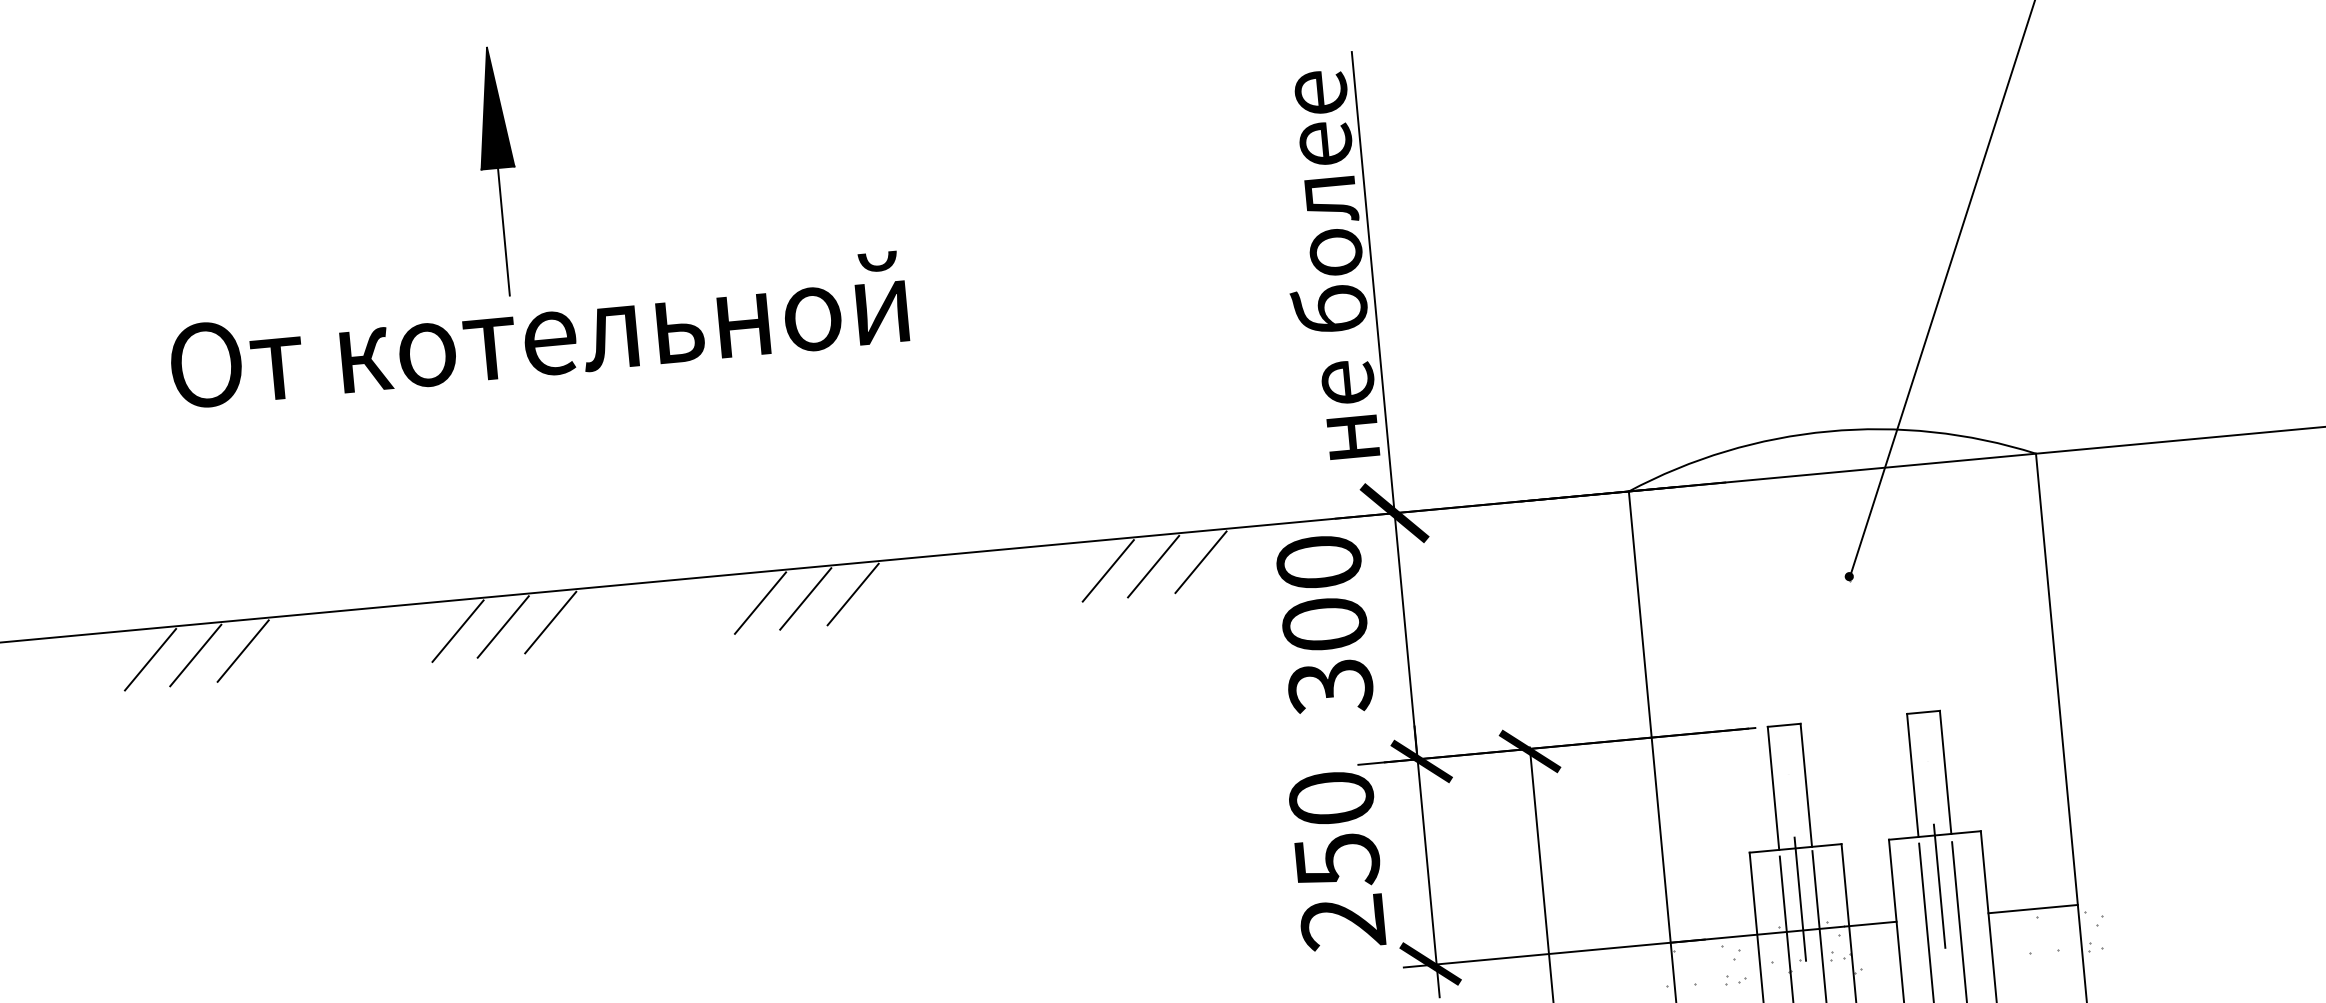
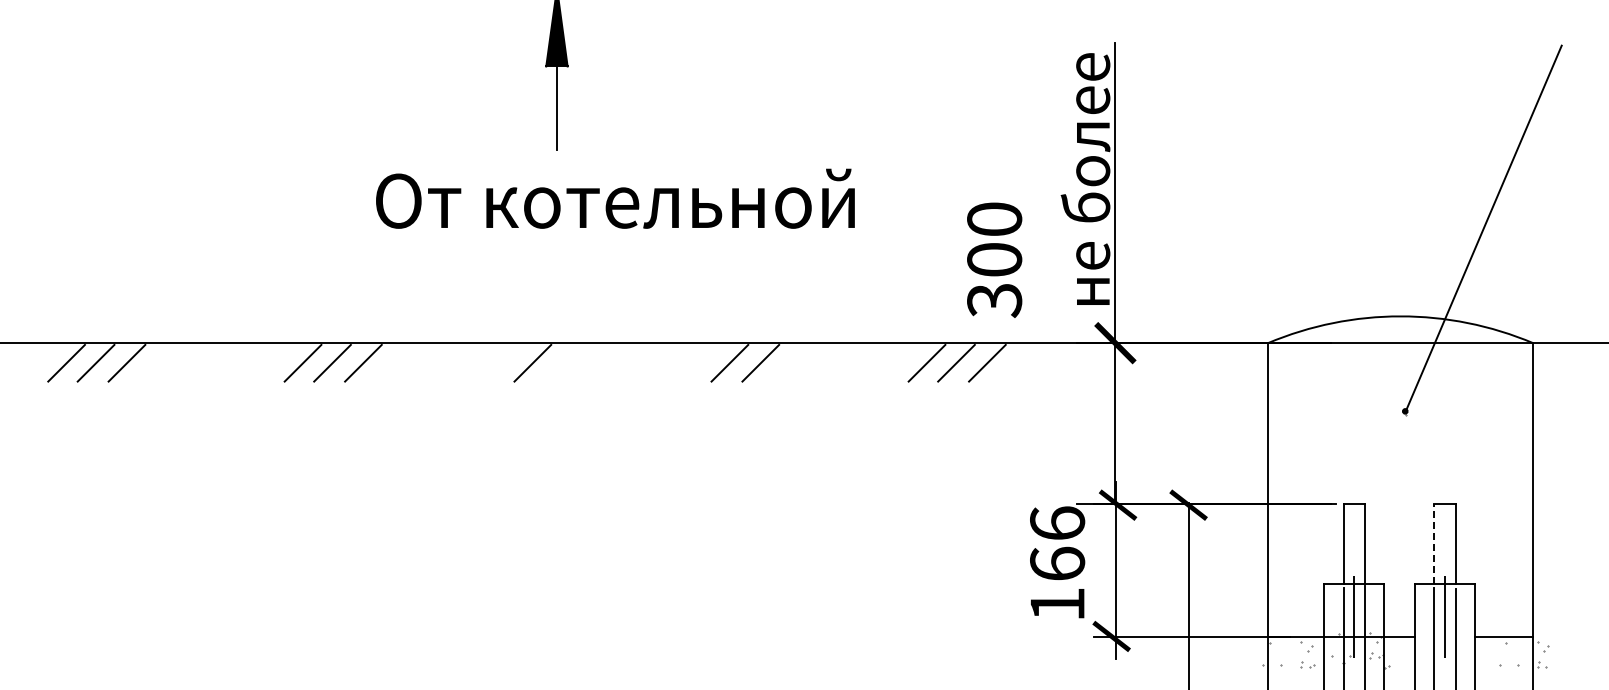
text: (538, 329) -> (615, 198), moved
line: (760, 601) -> (700, 362), removed
line: (550, 621) -> (563, 362), removed
text: (1324, 623) -> (994, 259), moved
line: (458, 630) -> (503, 362), removed
line: (1912, 775) -> (1434, 543), solid -> dashed
text: (1337, 859) -> (1057, 563), 250 -> 166

